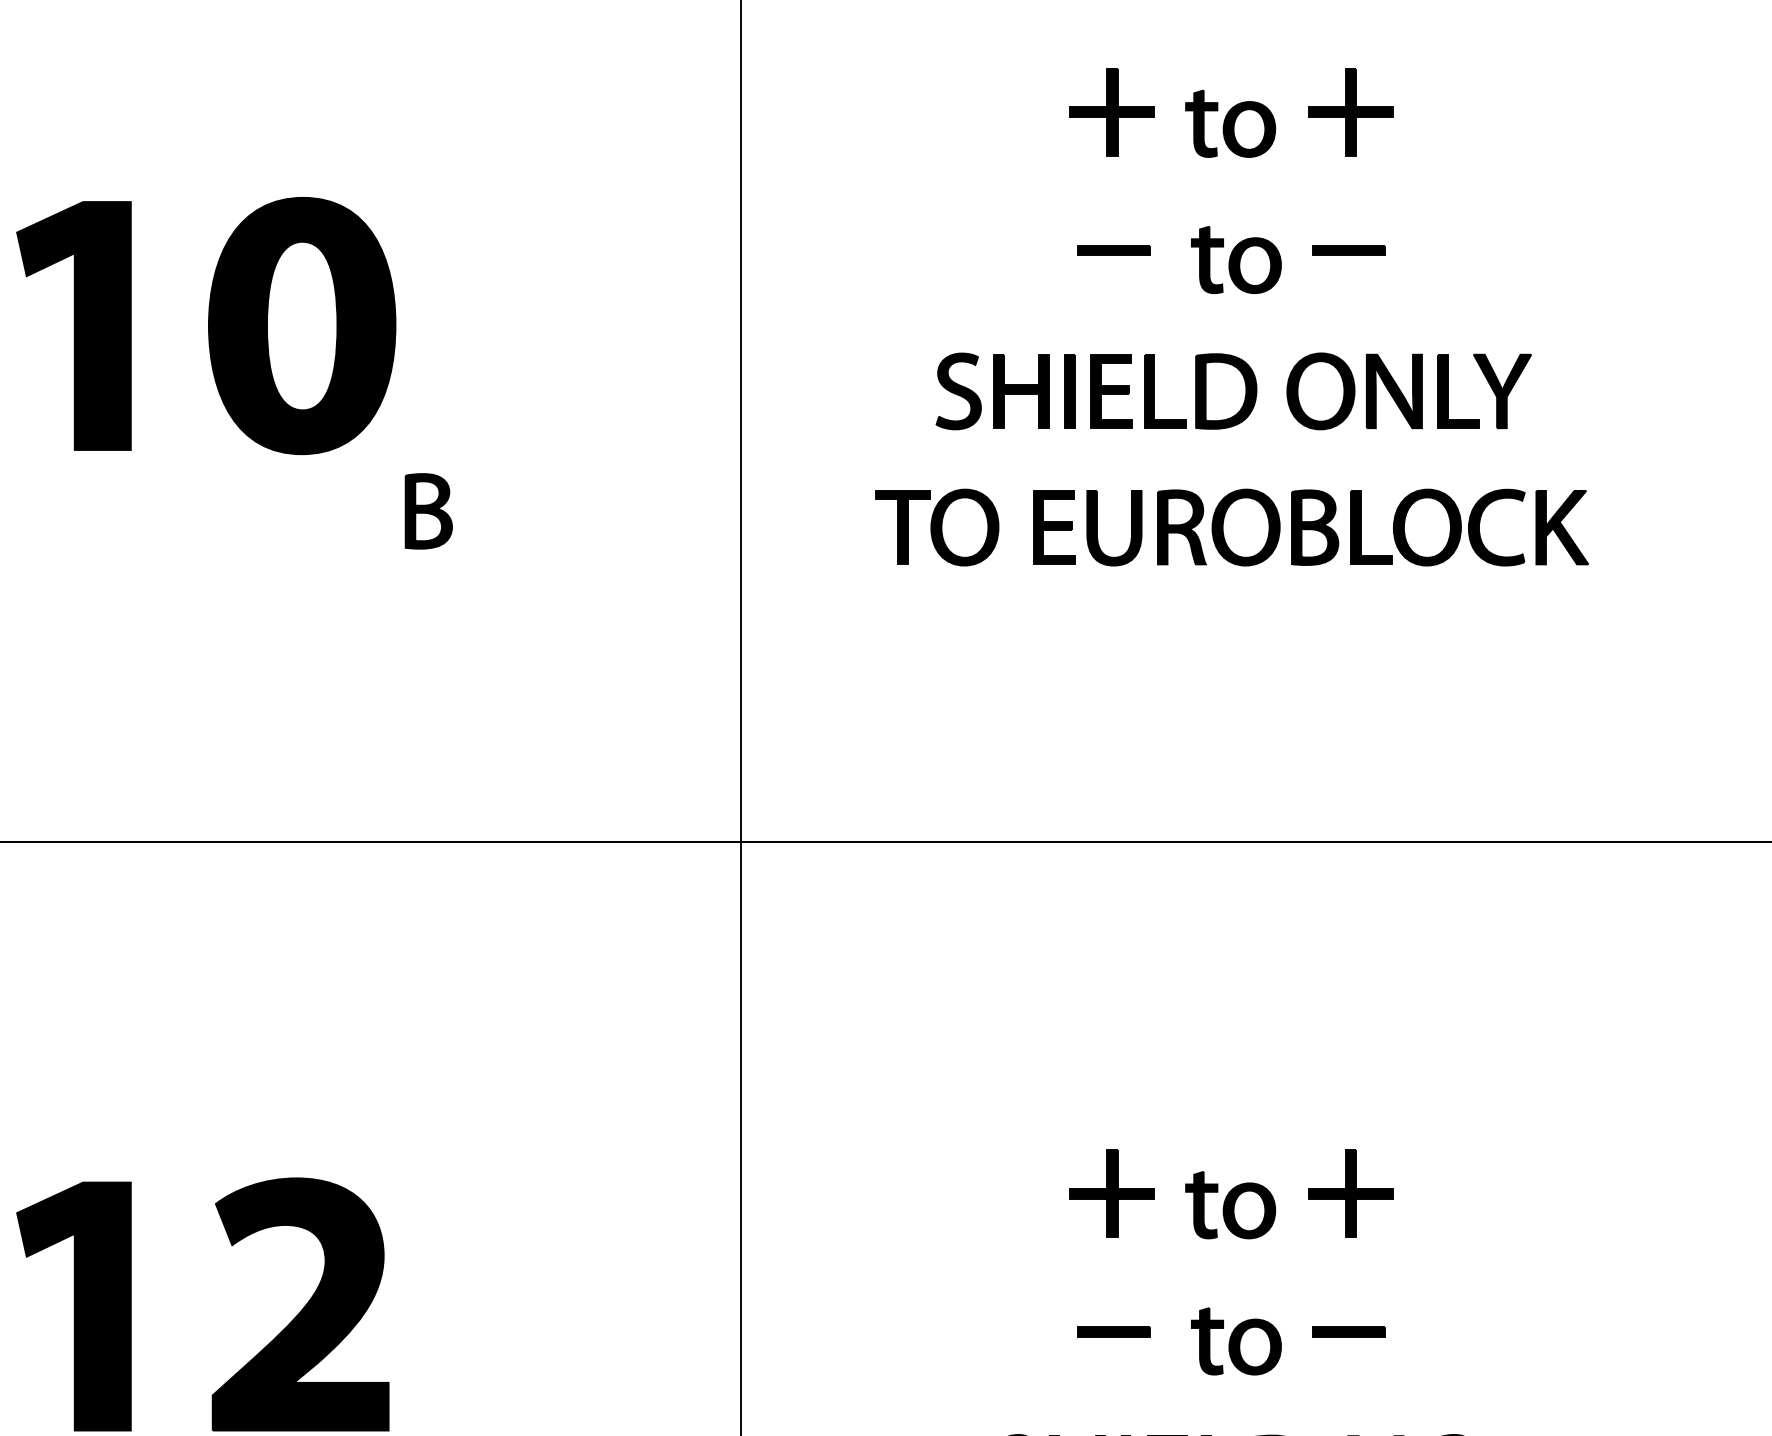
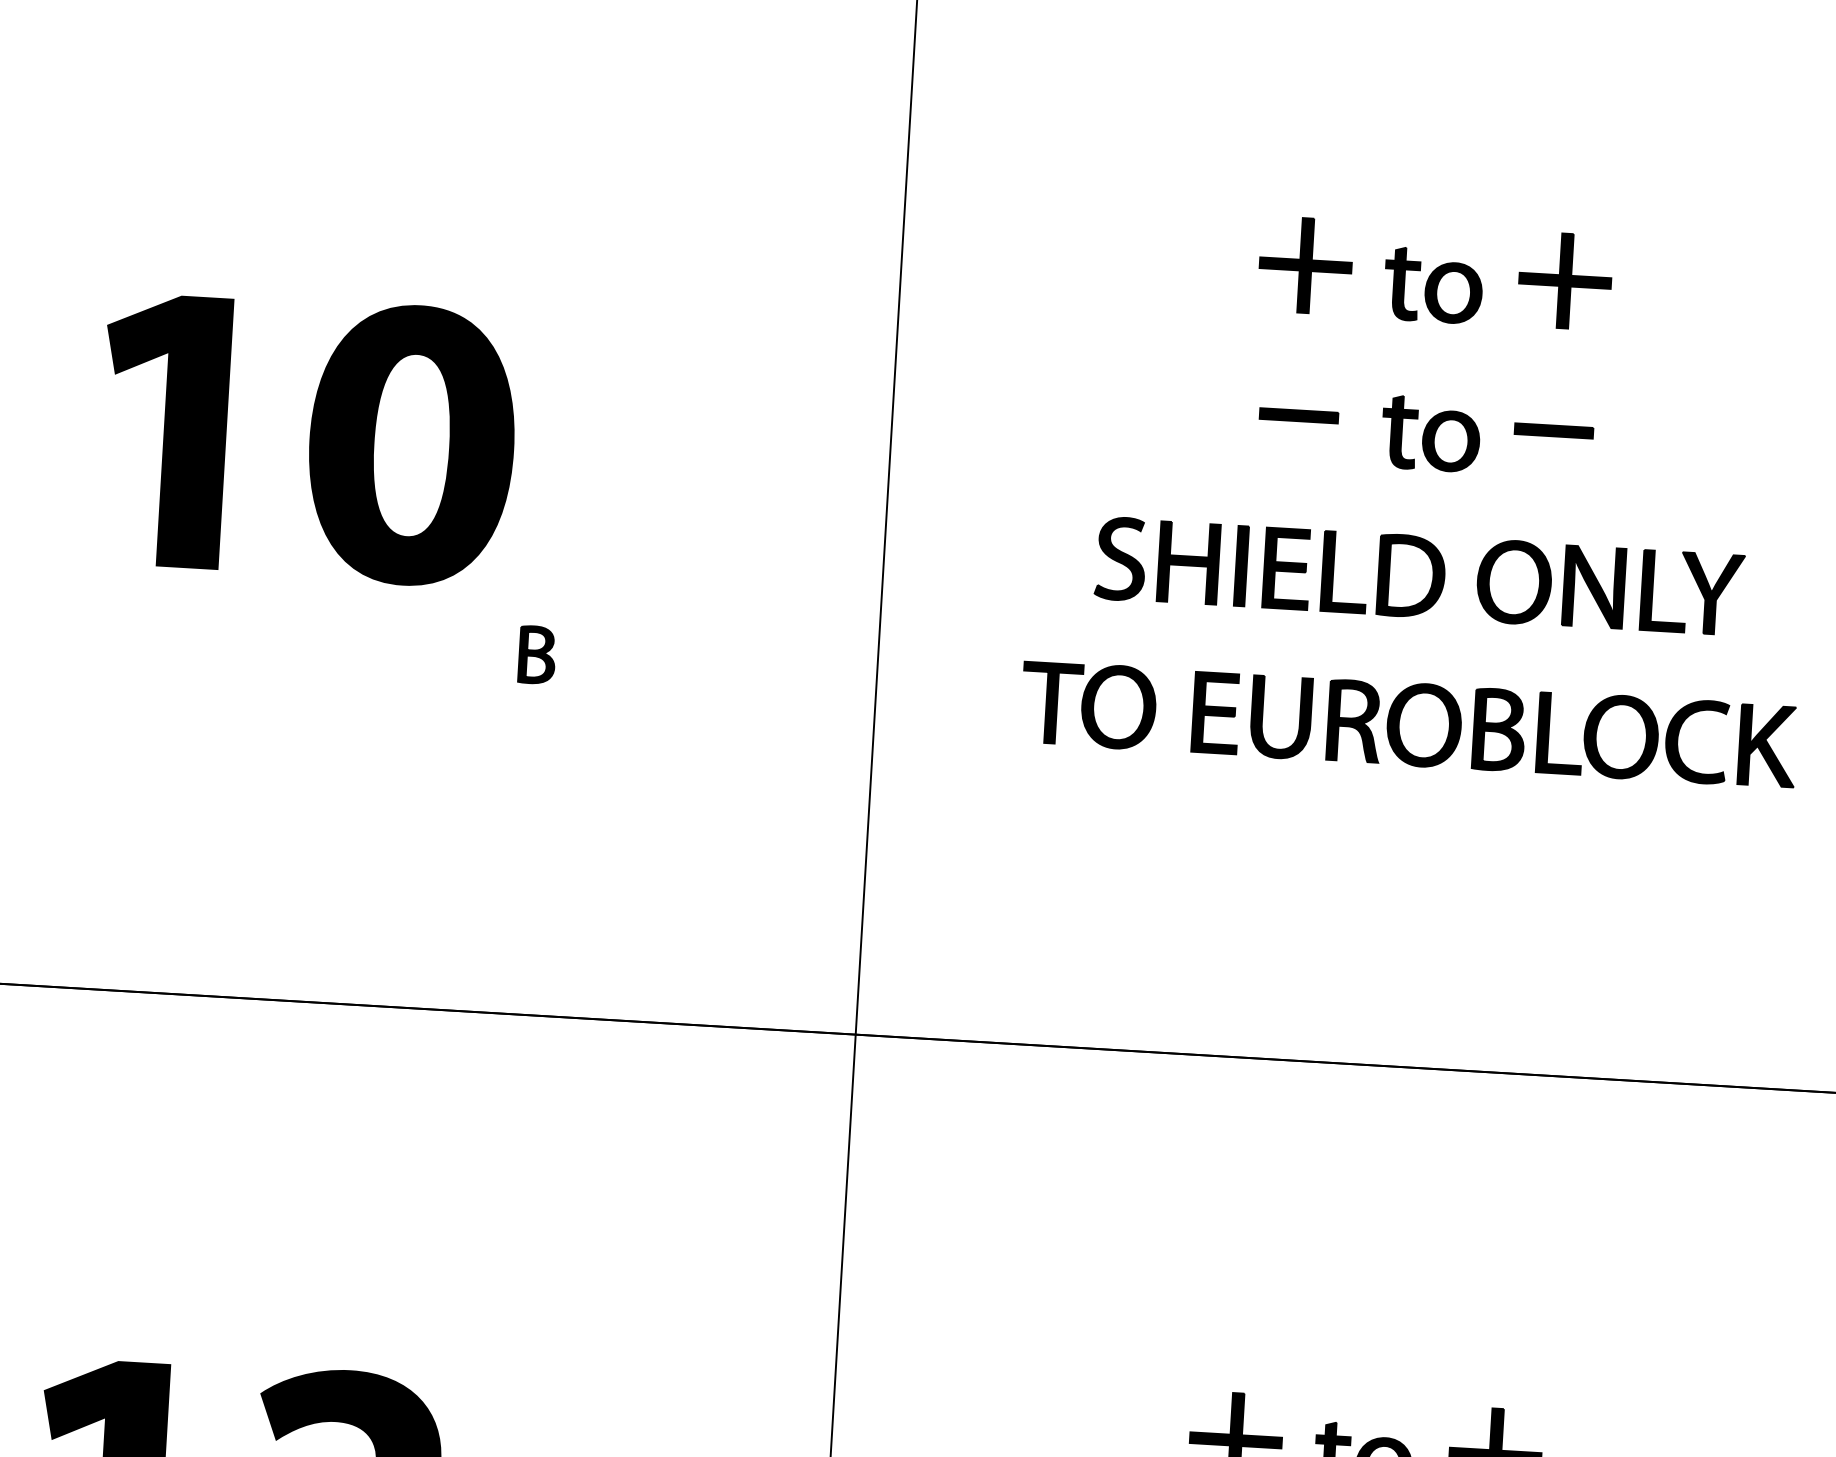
part: (428, 511) -> (537, 655), size x0.7

